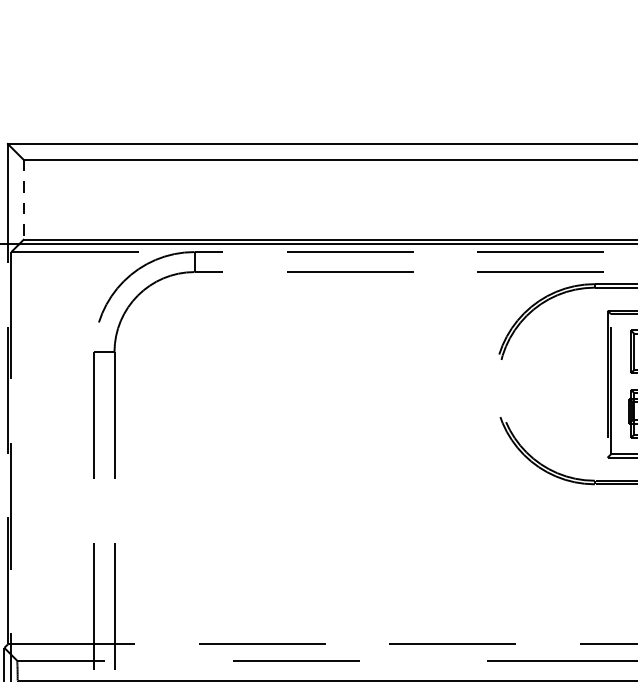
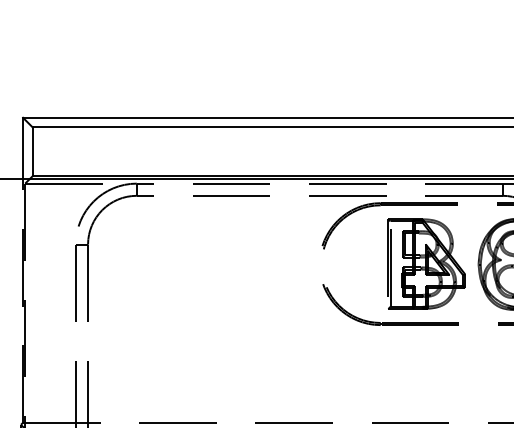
line: (23, 200) -> (32, 152), dashed -> solid

